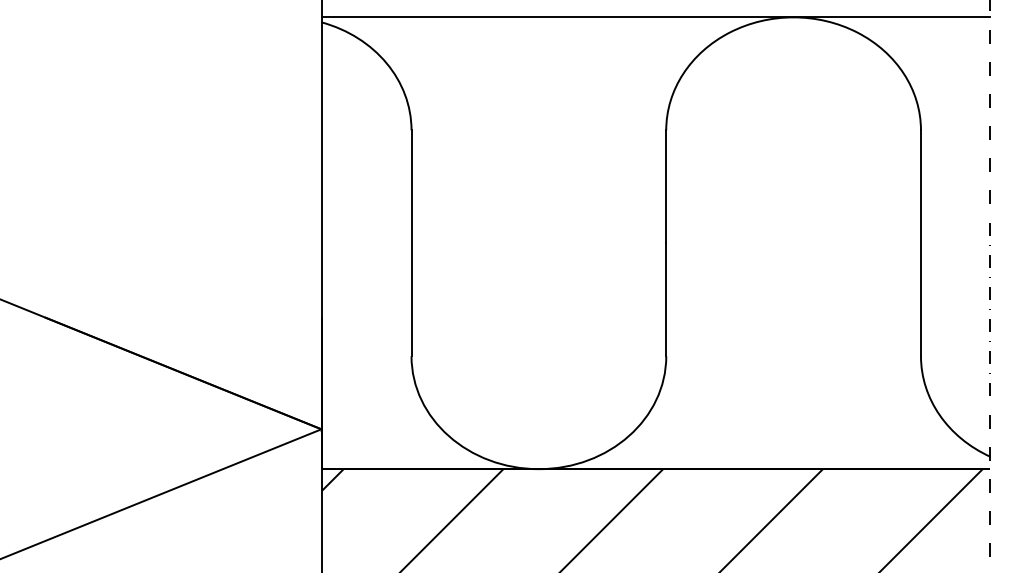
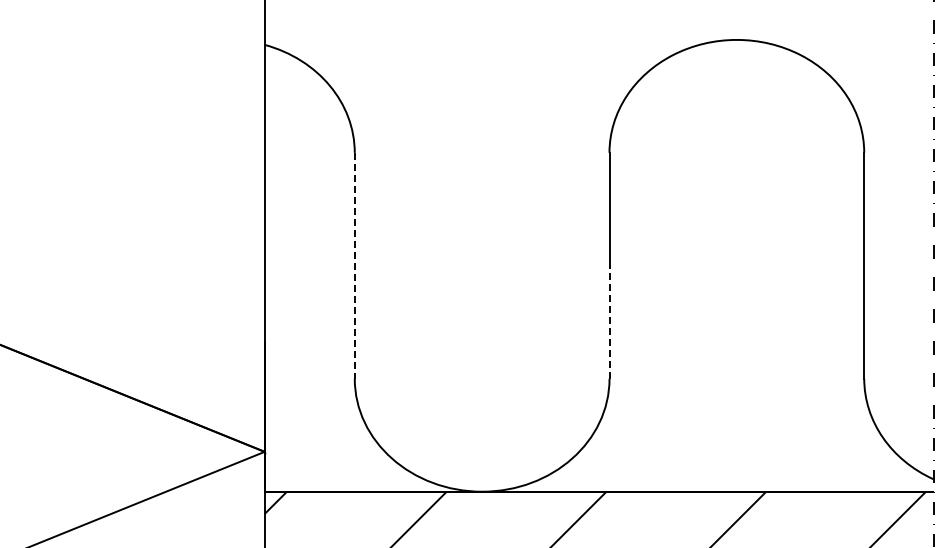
line: (655, 17) -> (598, 40), removed
line: (411, 243) -> (354, 266), solid -> dashed
line: (666, 299) -> (609, 322), solid -> dashed

